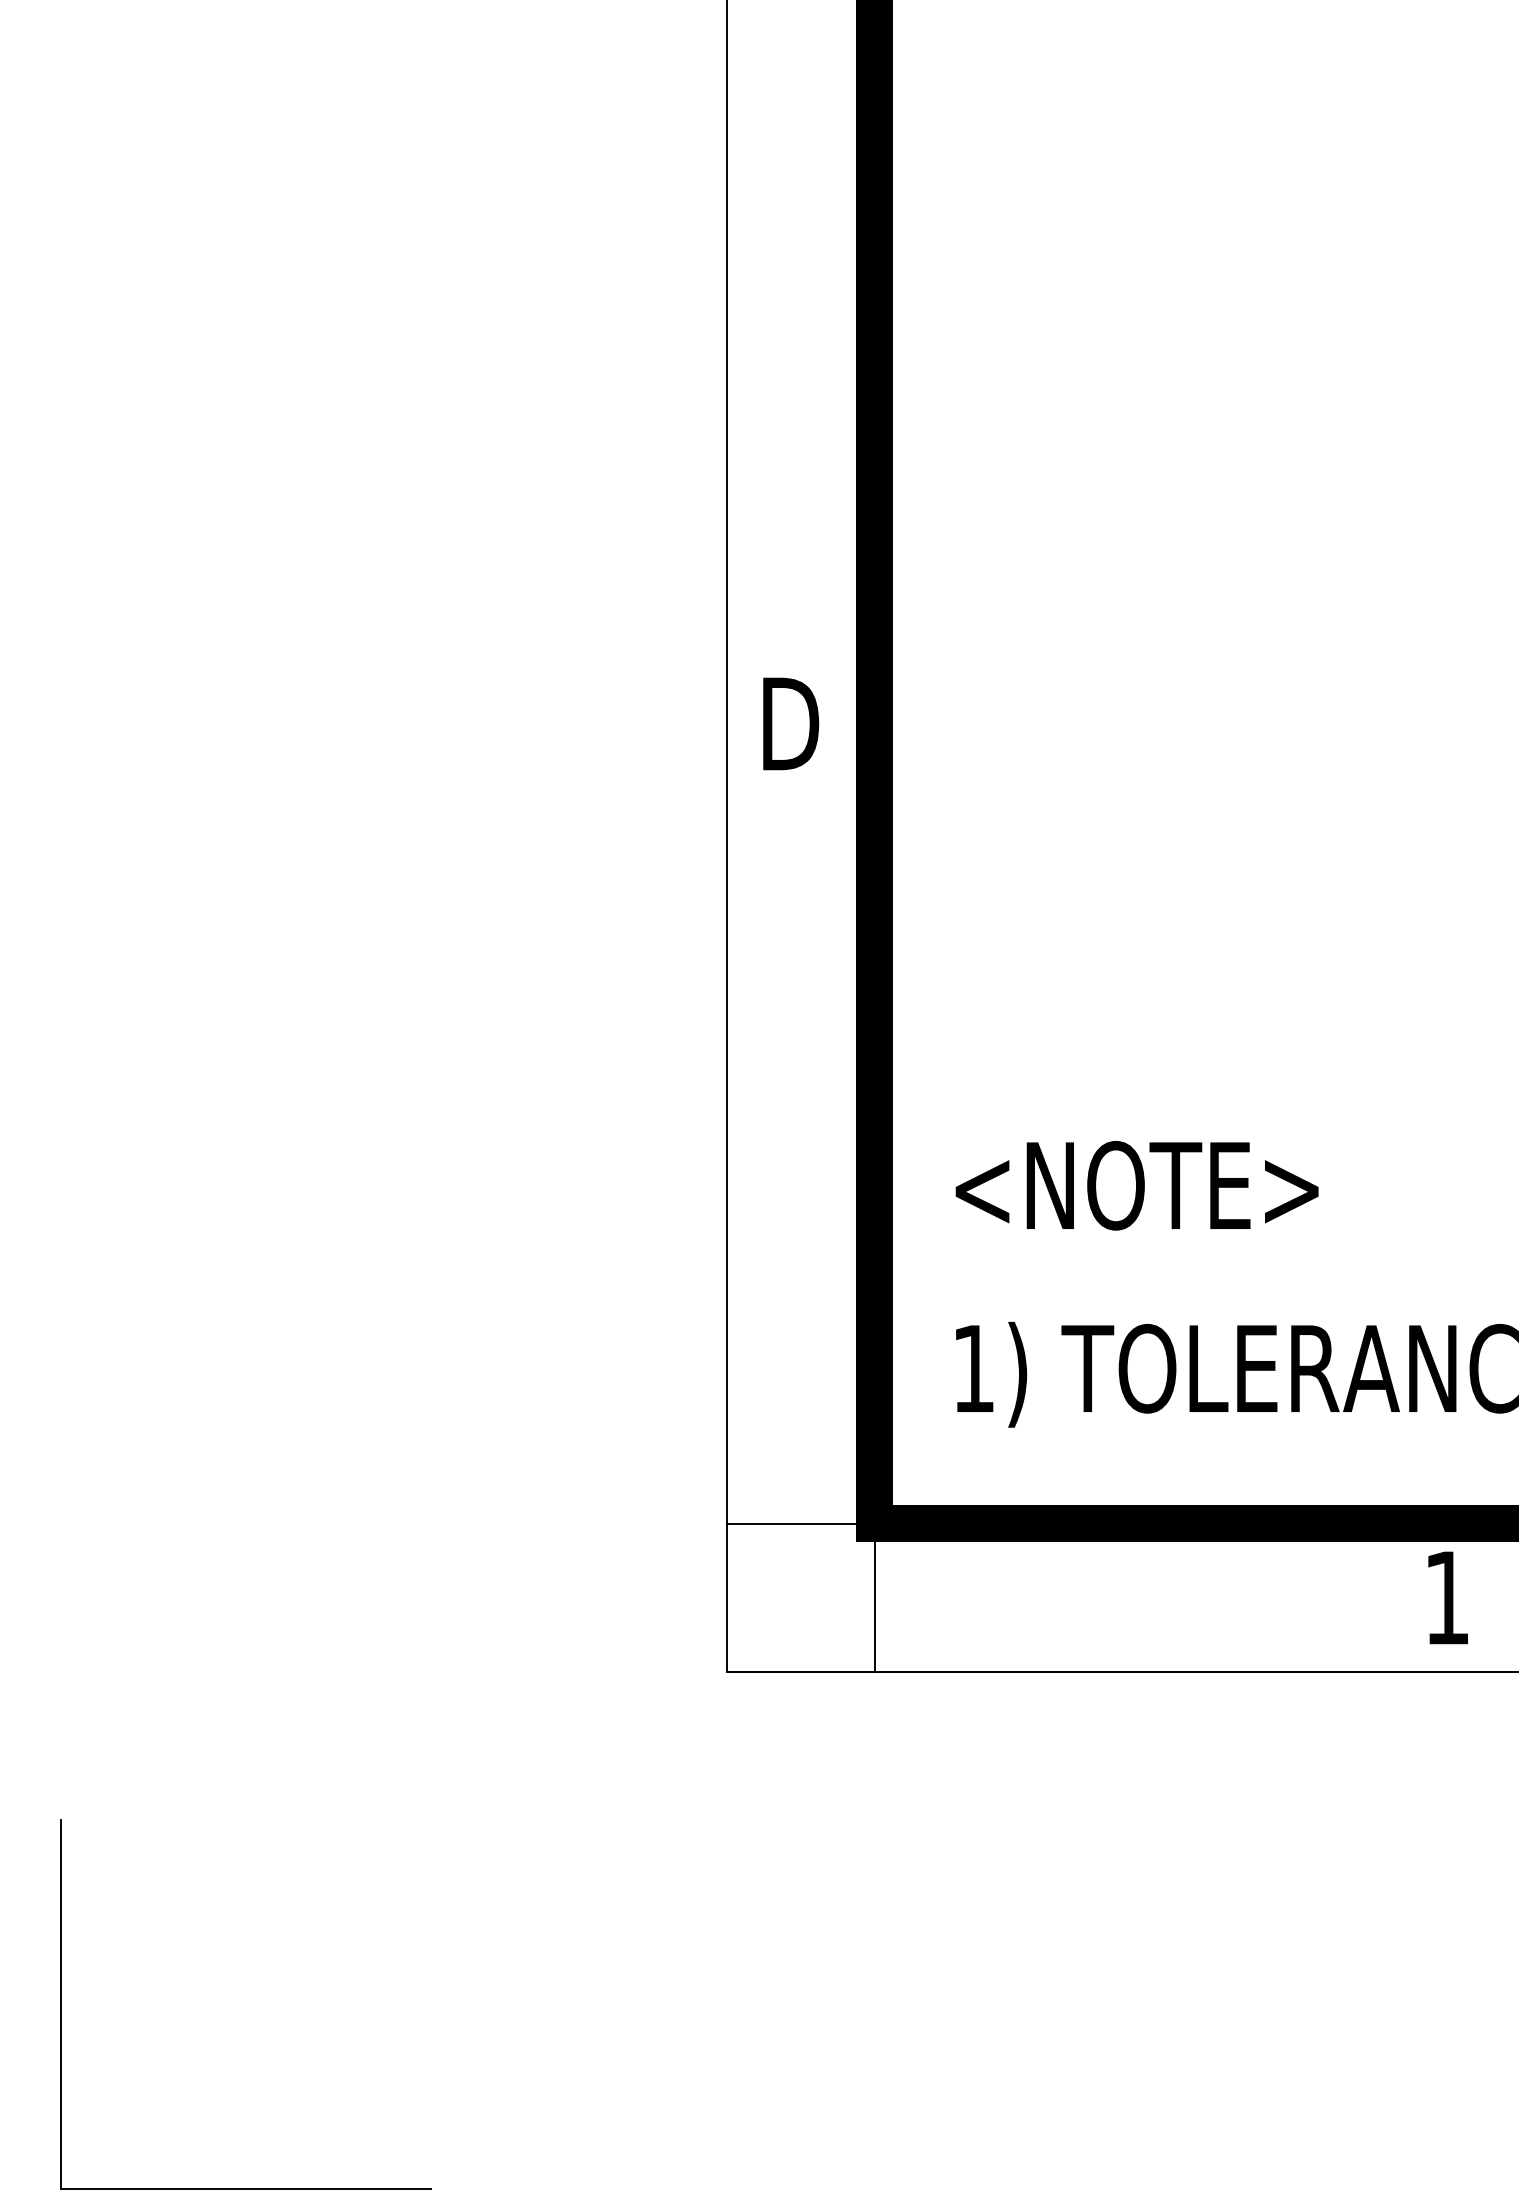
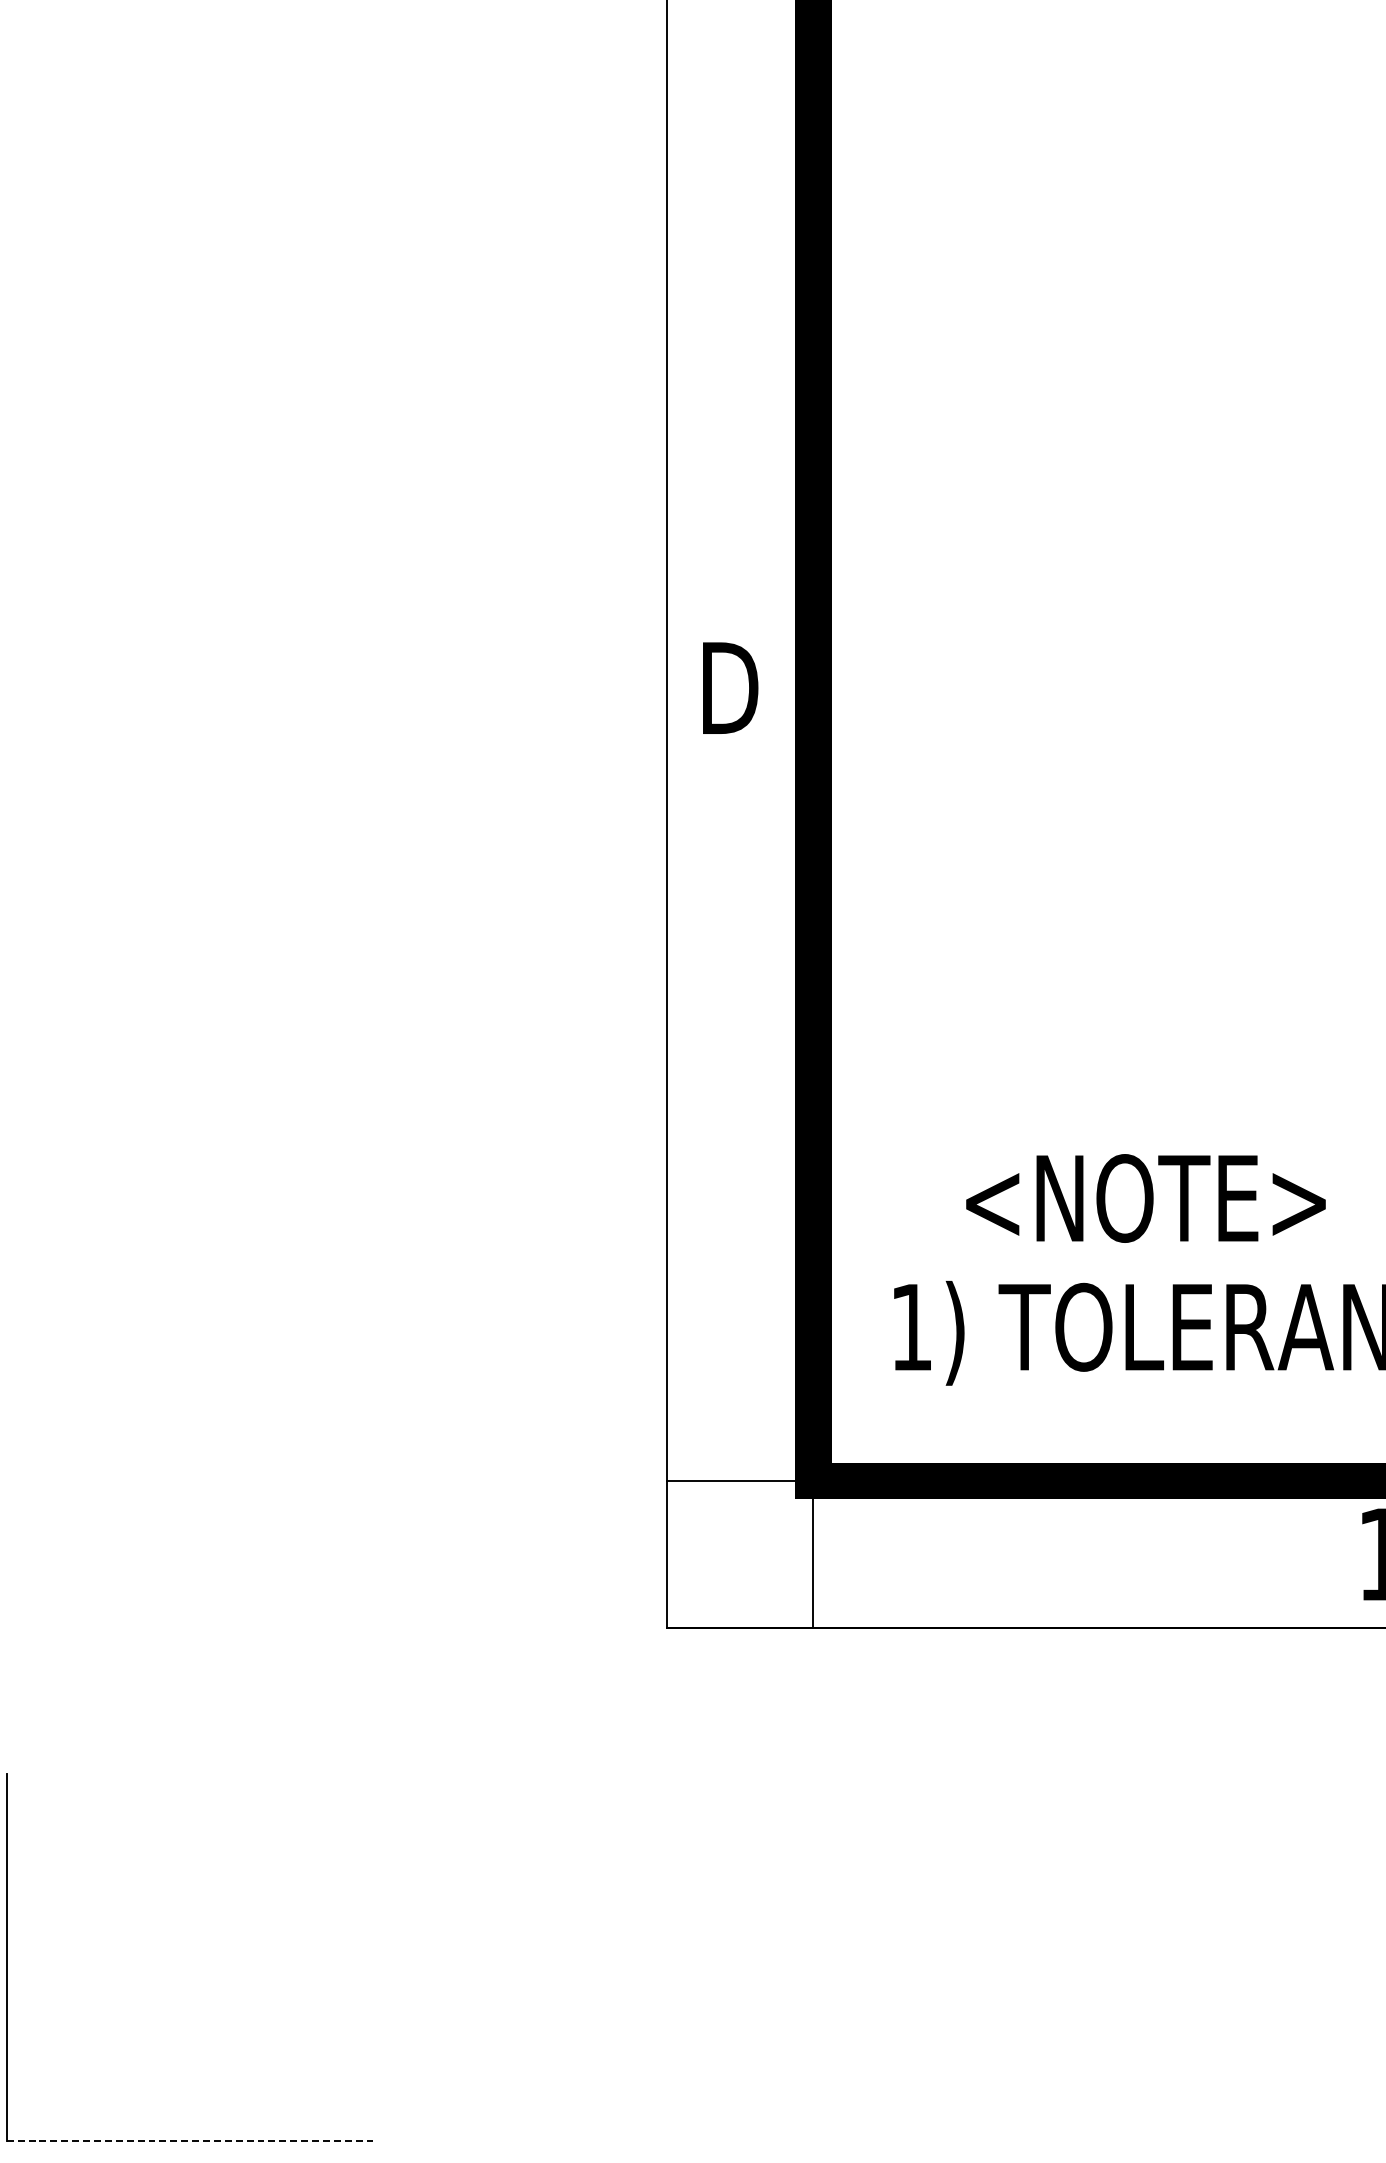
text: (1136, 1185) -> (1145, 1198), moved
line: (245, 2189) -> (189, 2140), solid -> dashed

